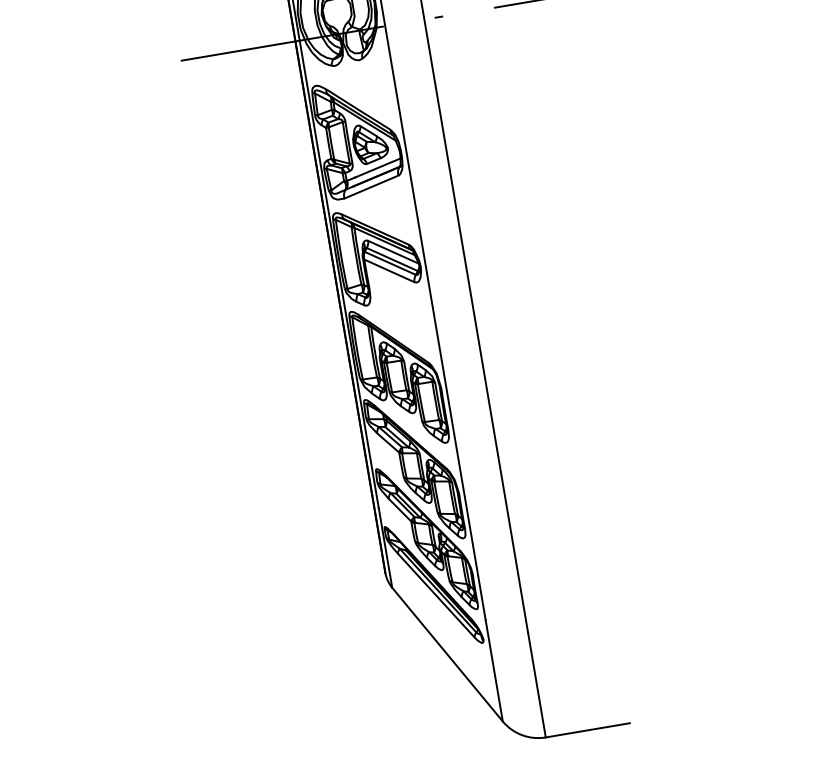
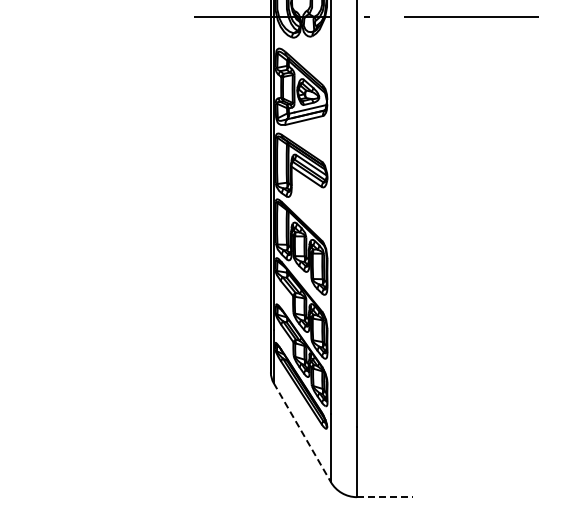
line: (448, 655) -> (302, 433), solid -> dashed
line: (588, 730) -> (385, 497), solid -> dashed

